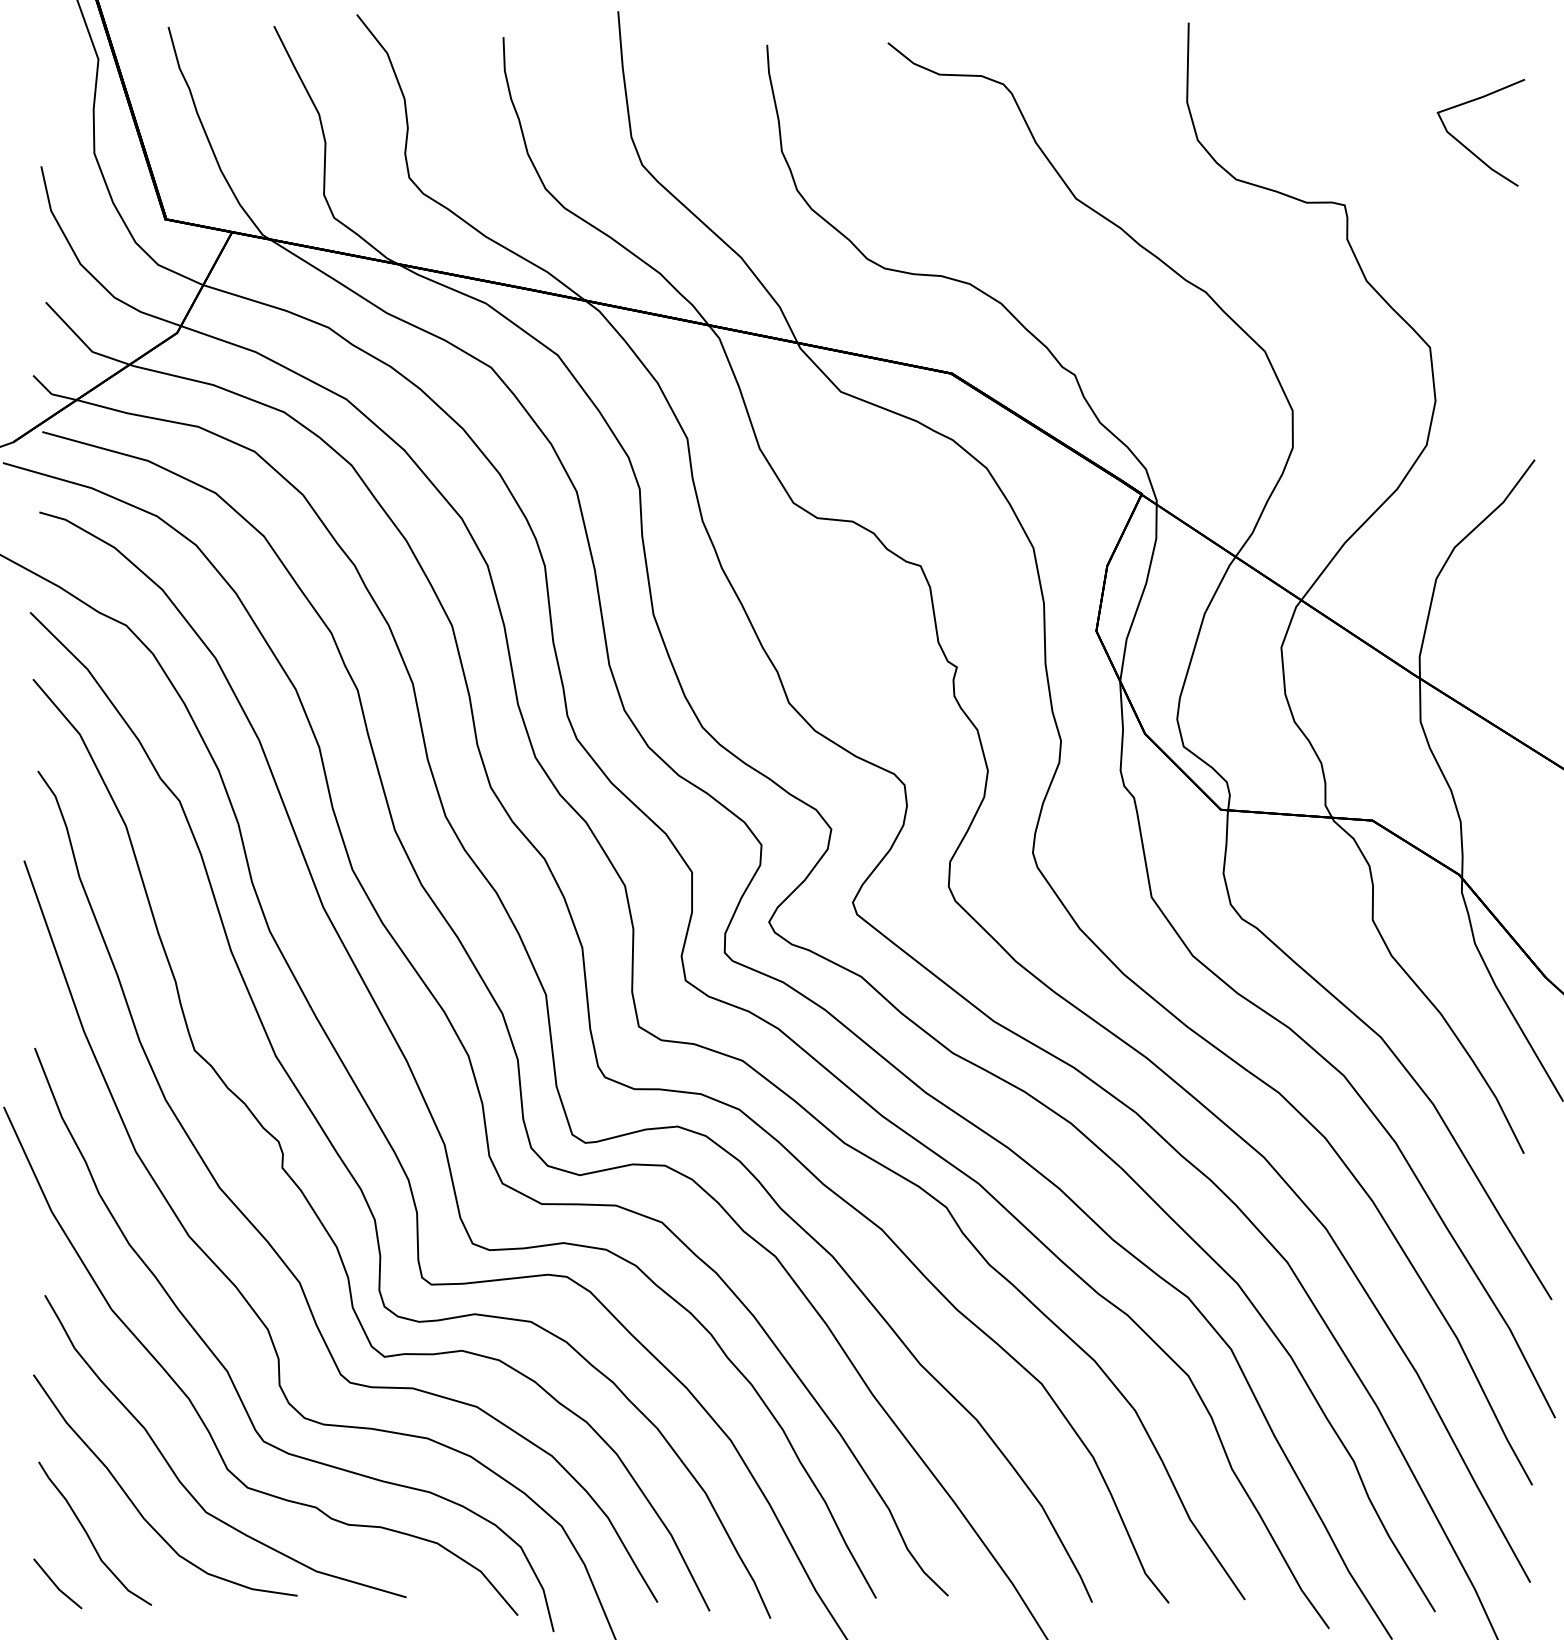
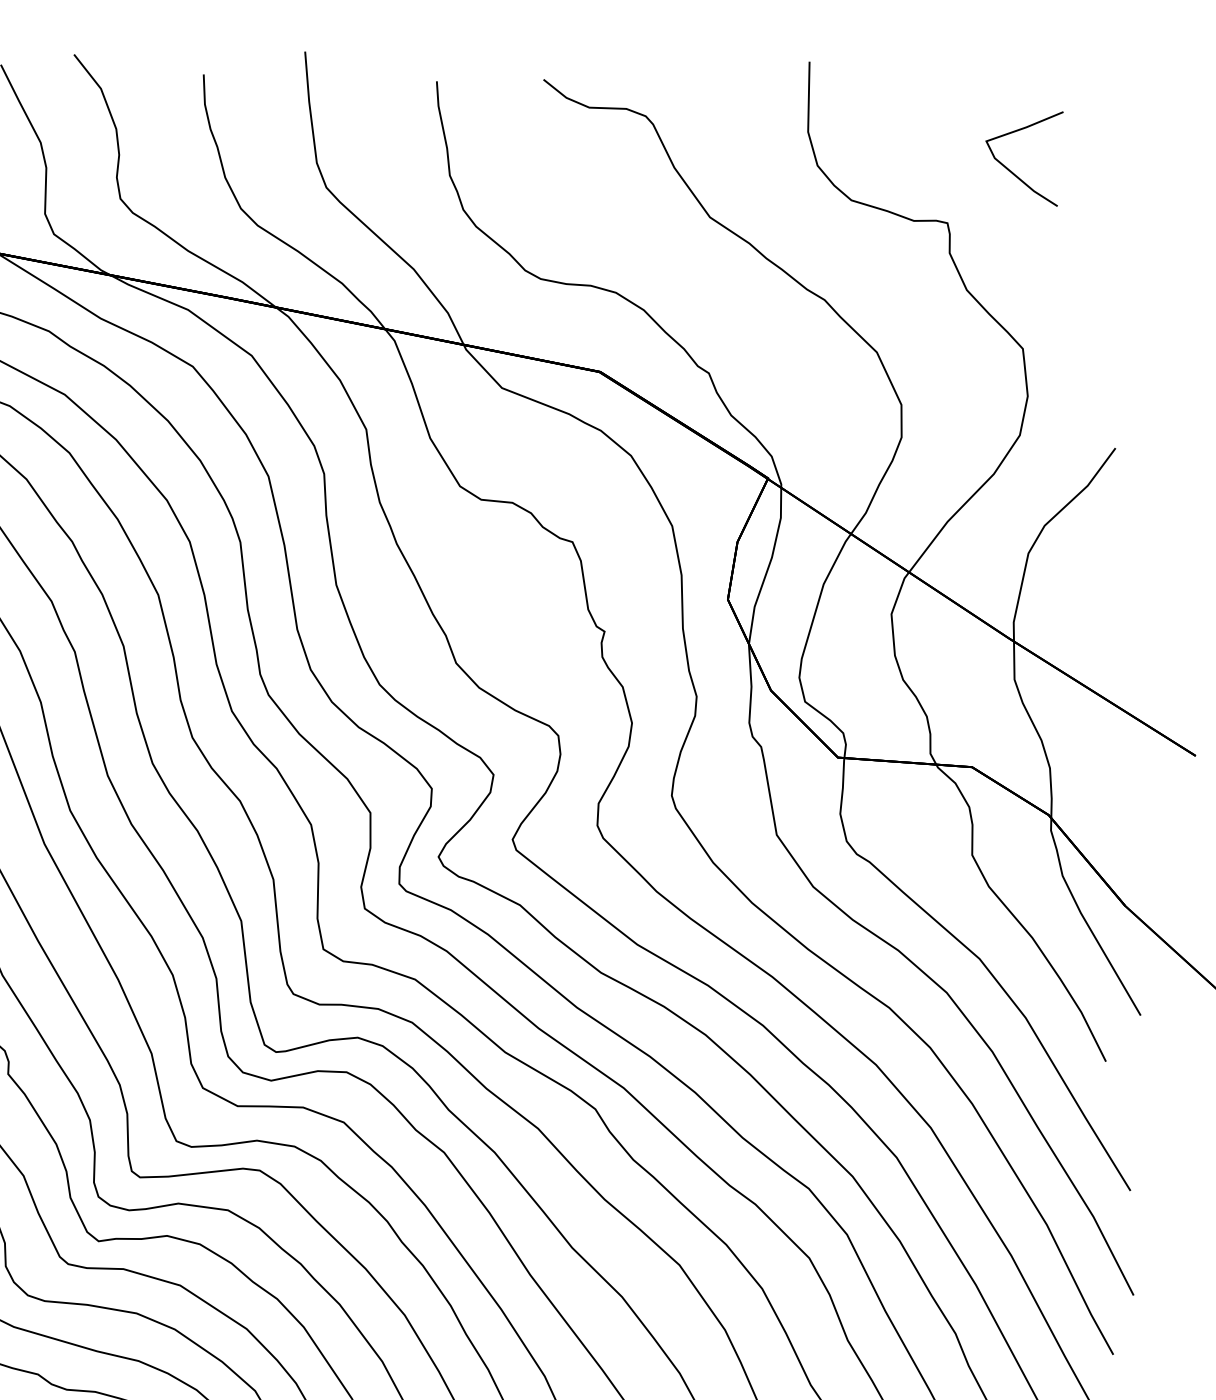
curve: (1466, 146) -> (1011, 171), moved

